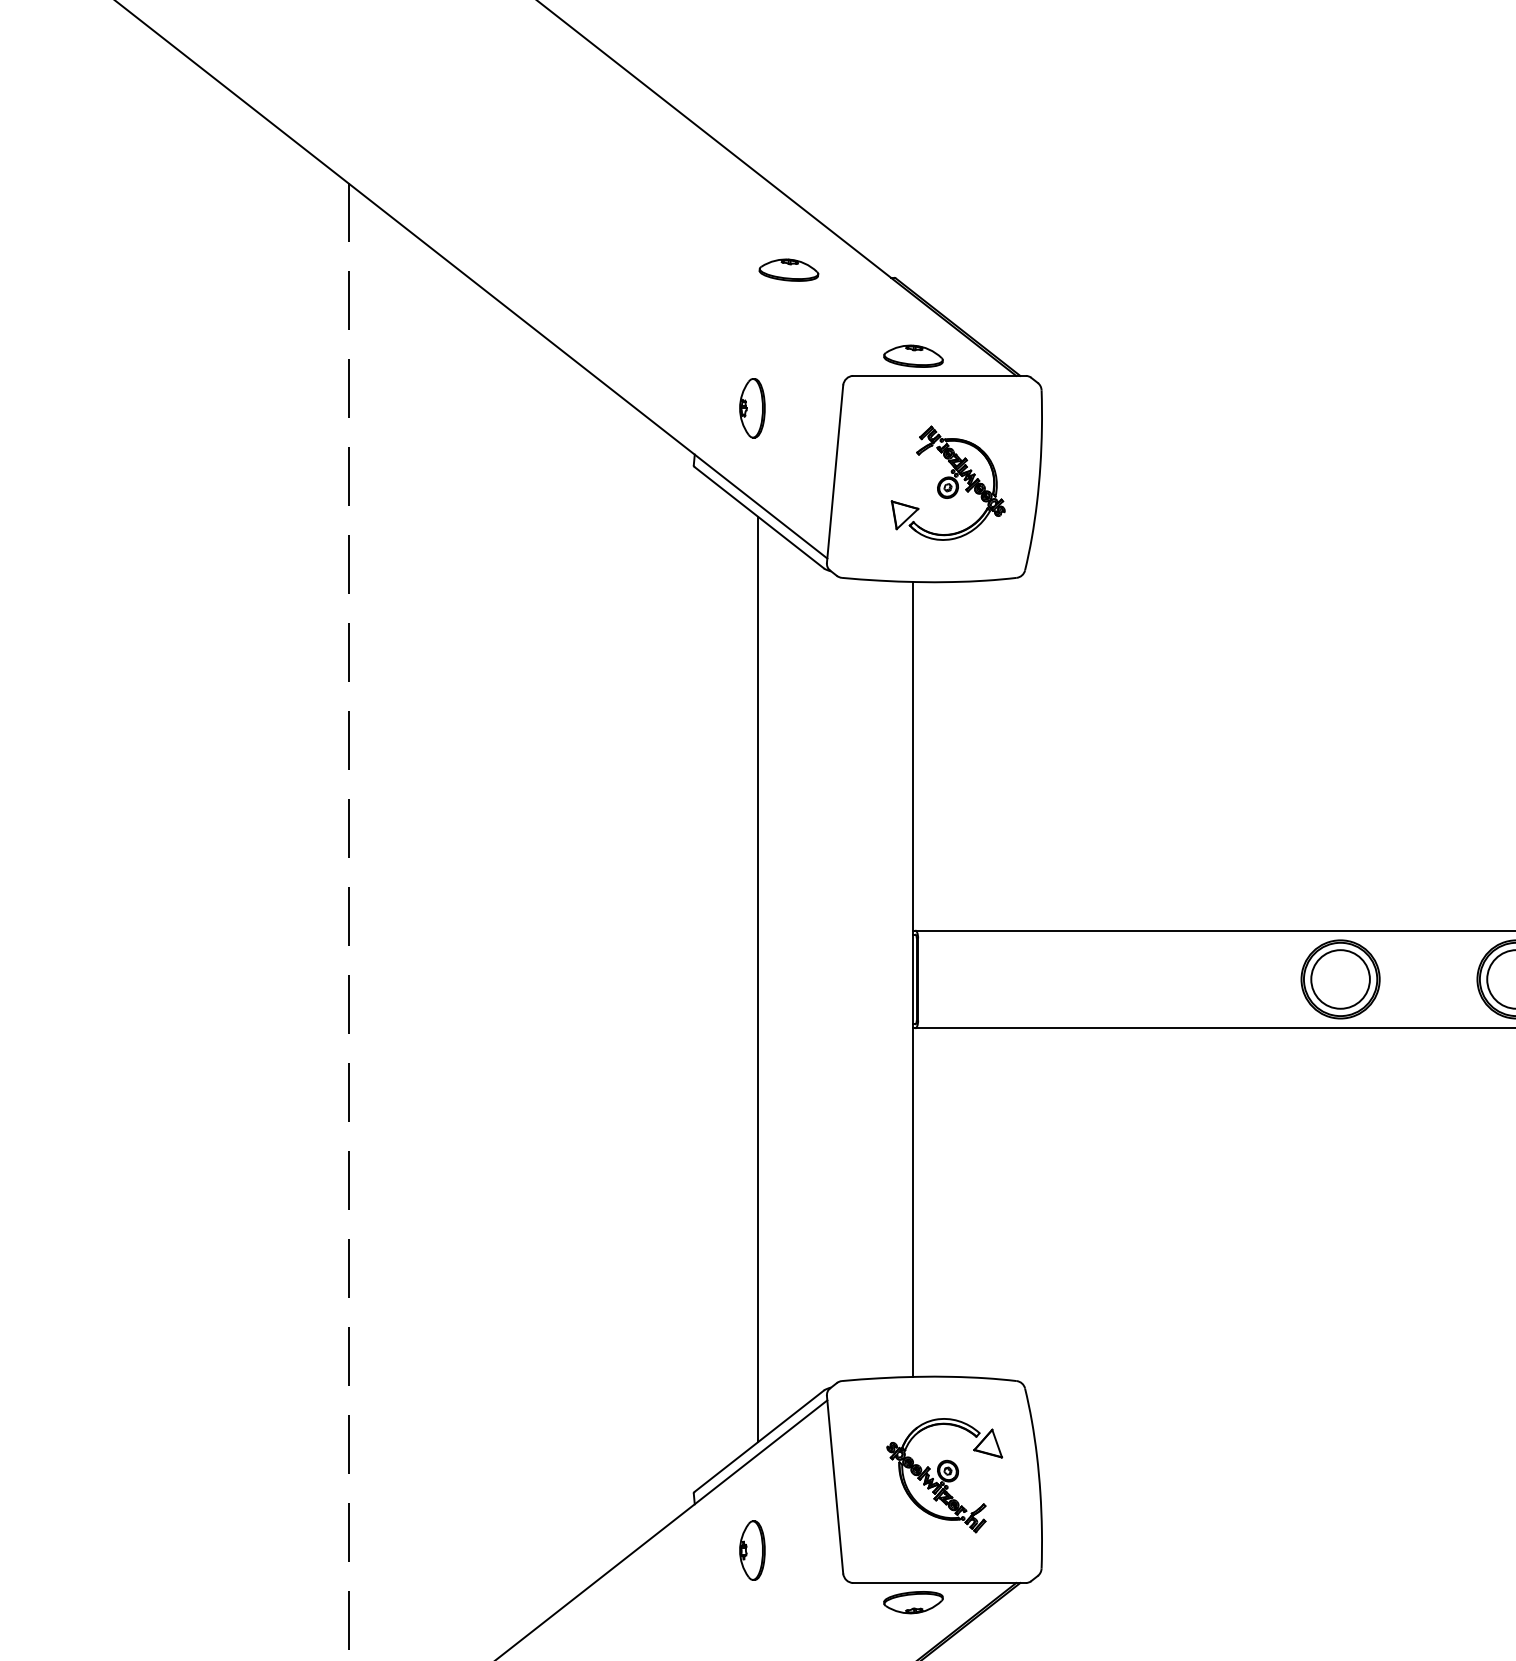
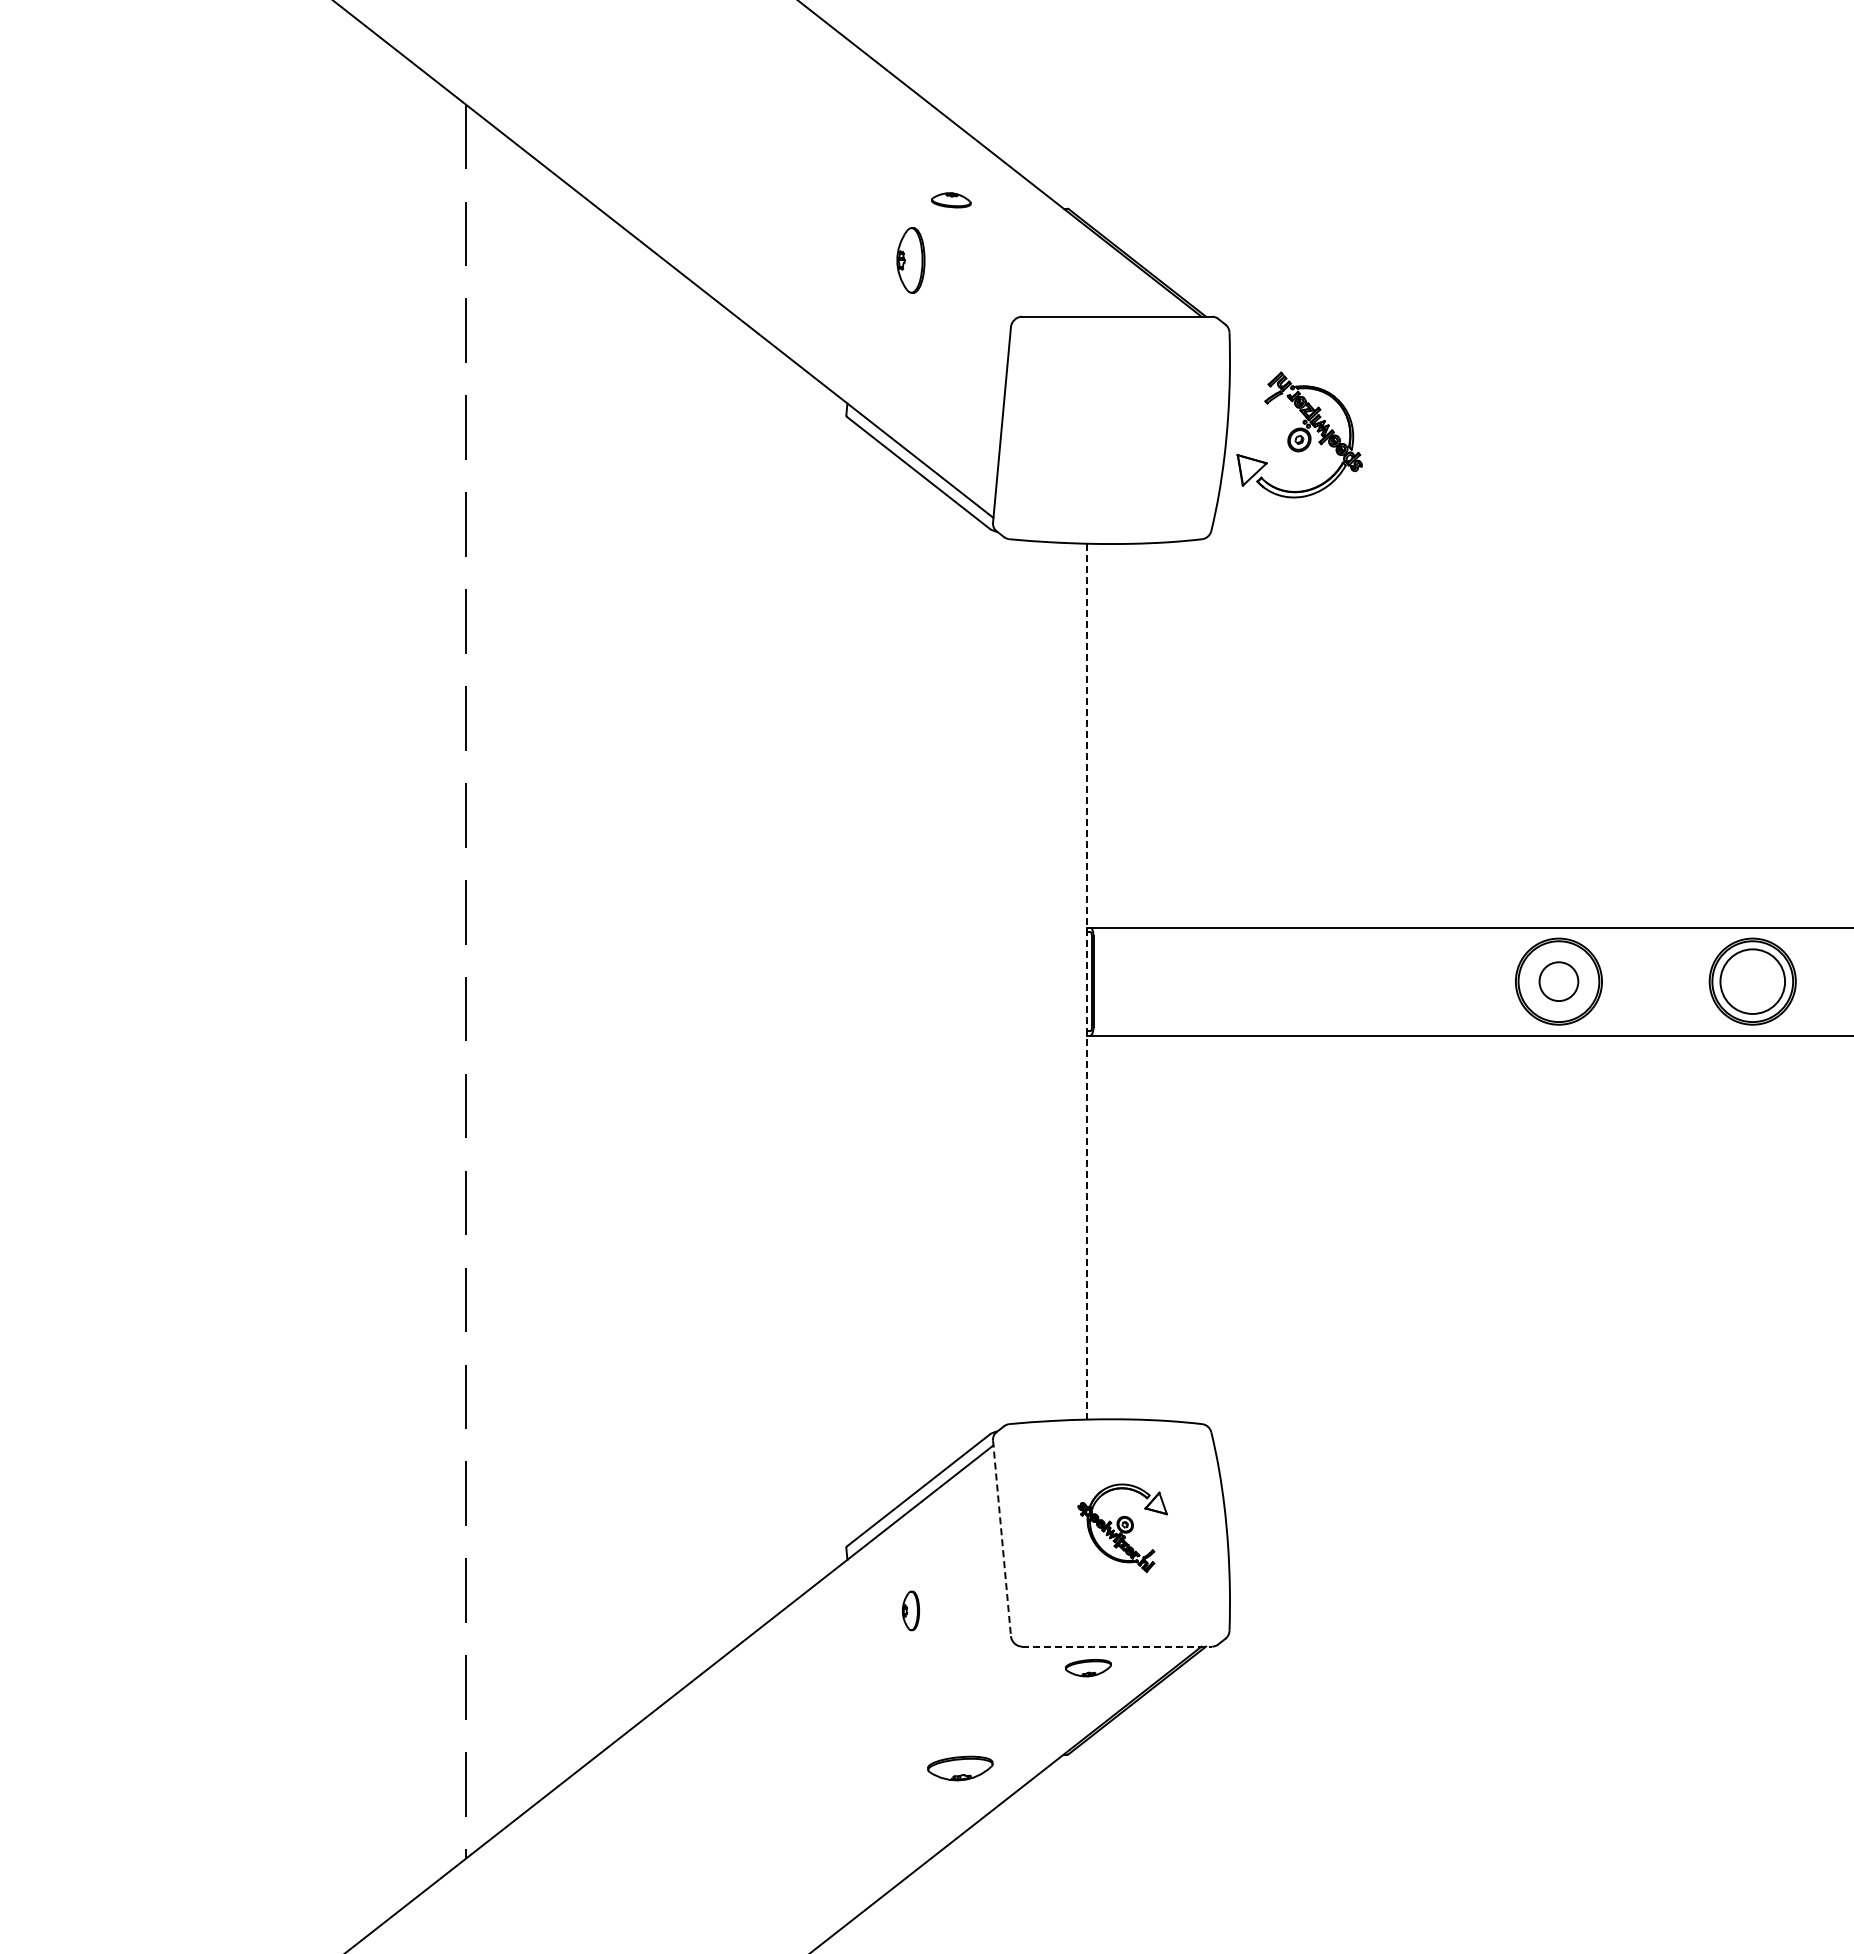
part: (789, 270) -> (951, 200), size x0.6
part: (913, 355) -> (1088, 294), removed
part: (752, 408) -> (910, 260), moved
part: (948, 482) -> (1299, 434), moved
line: (758, 979) -> (917, 981), removed
line: (912, 979) -> (1087, 981), solid -> dashed
circle: (1340, 979) -> (1558, 981), size x0.6
part: (944, 1474) -> (1122, 1527), size x0.7
line: (835, 1484) -> (1002, 1538), solid -> dashed
part: (752, 1550) -> (910, 1610), size x0.6
line: (939, 1582) -> (1117, 1646), solid -> dashed
part: (913, 1601) -> (1088, 1667), size x0.7

